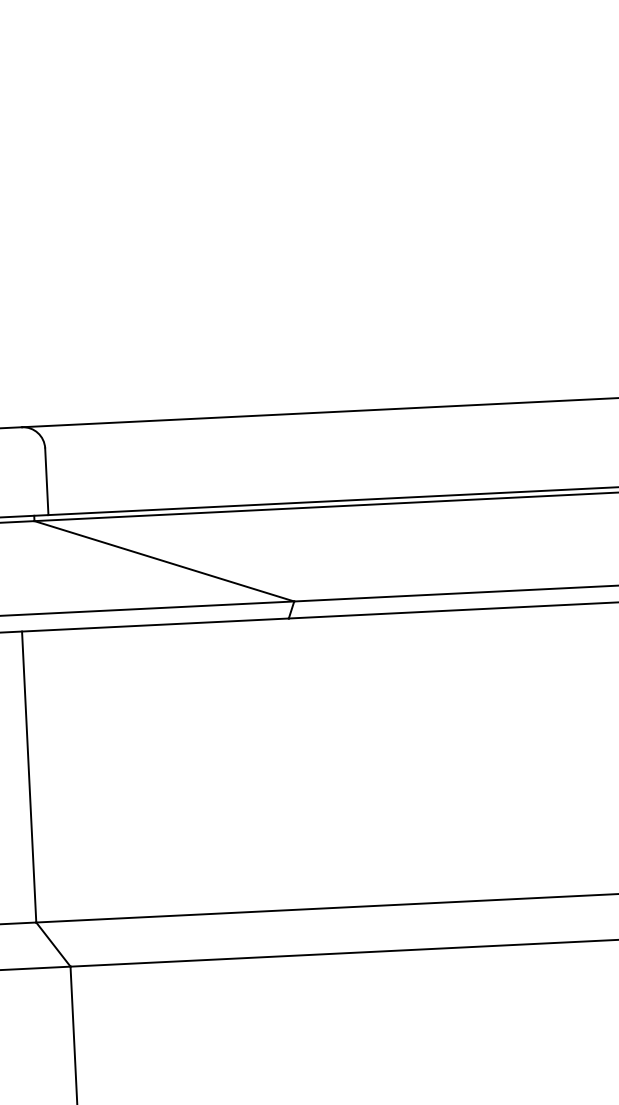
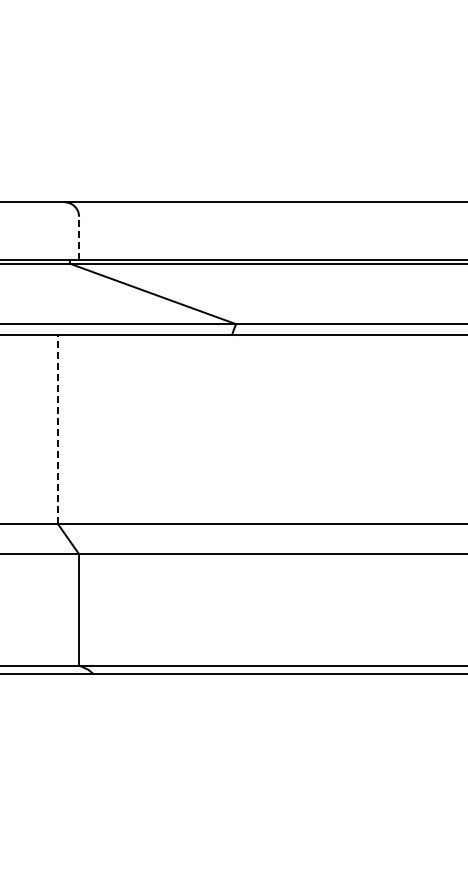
line: (47, 481) -> (79, 238), solid -> dashed
line: (29, 776) -> (58, 429), solid -> dashed

